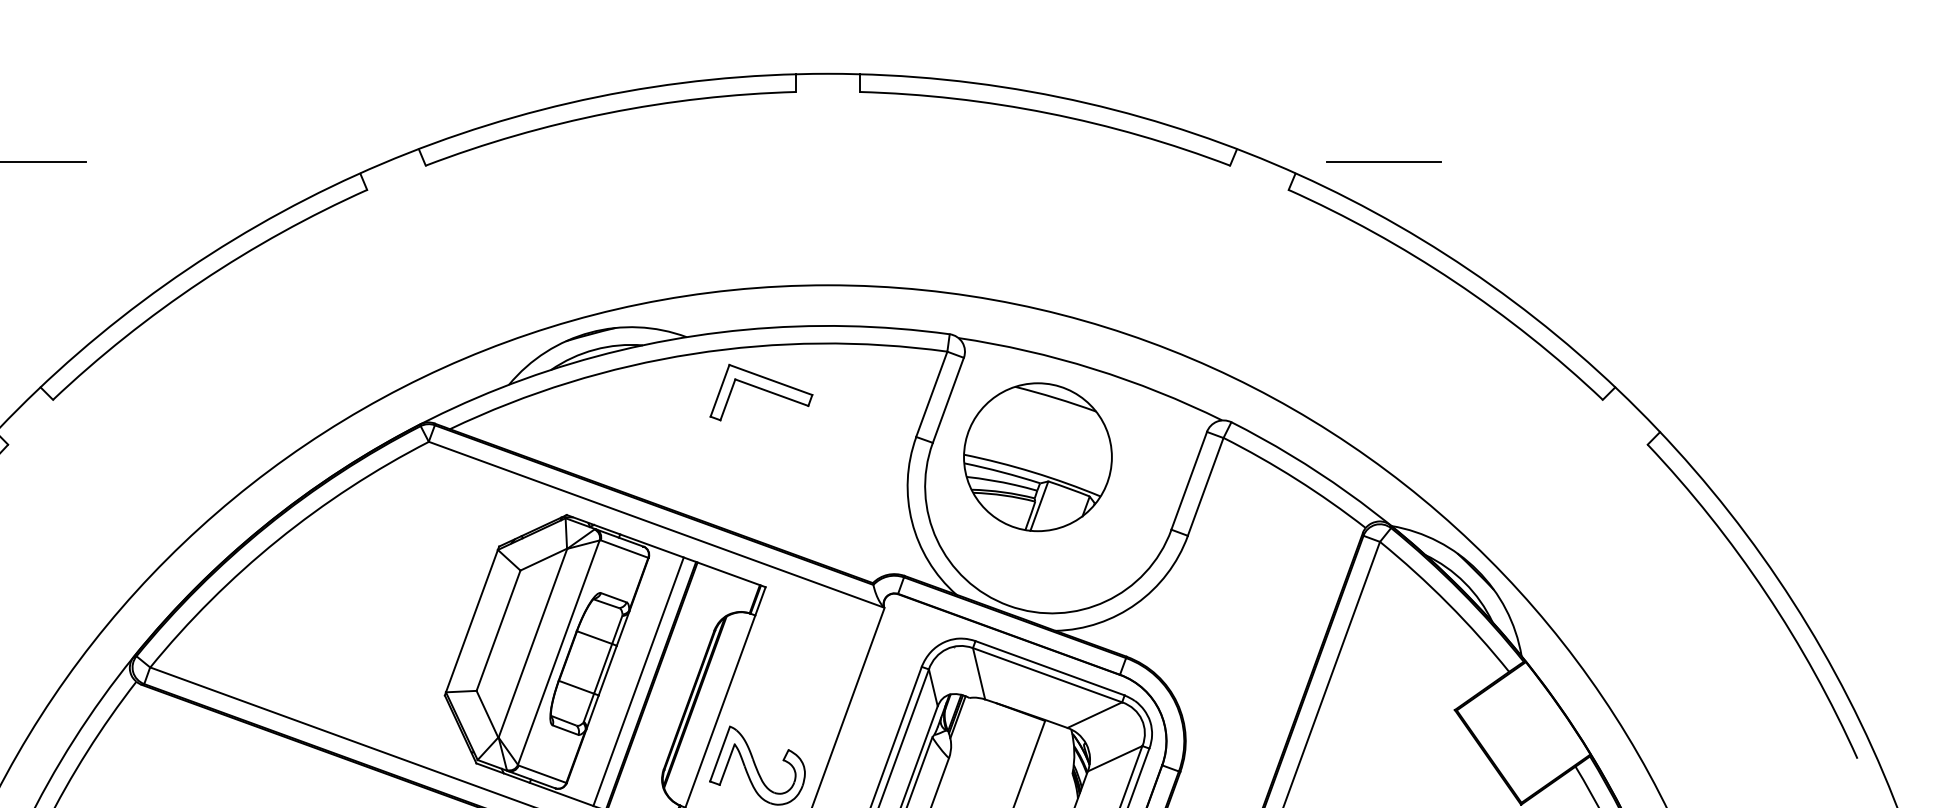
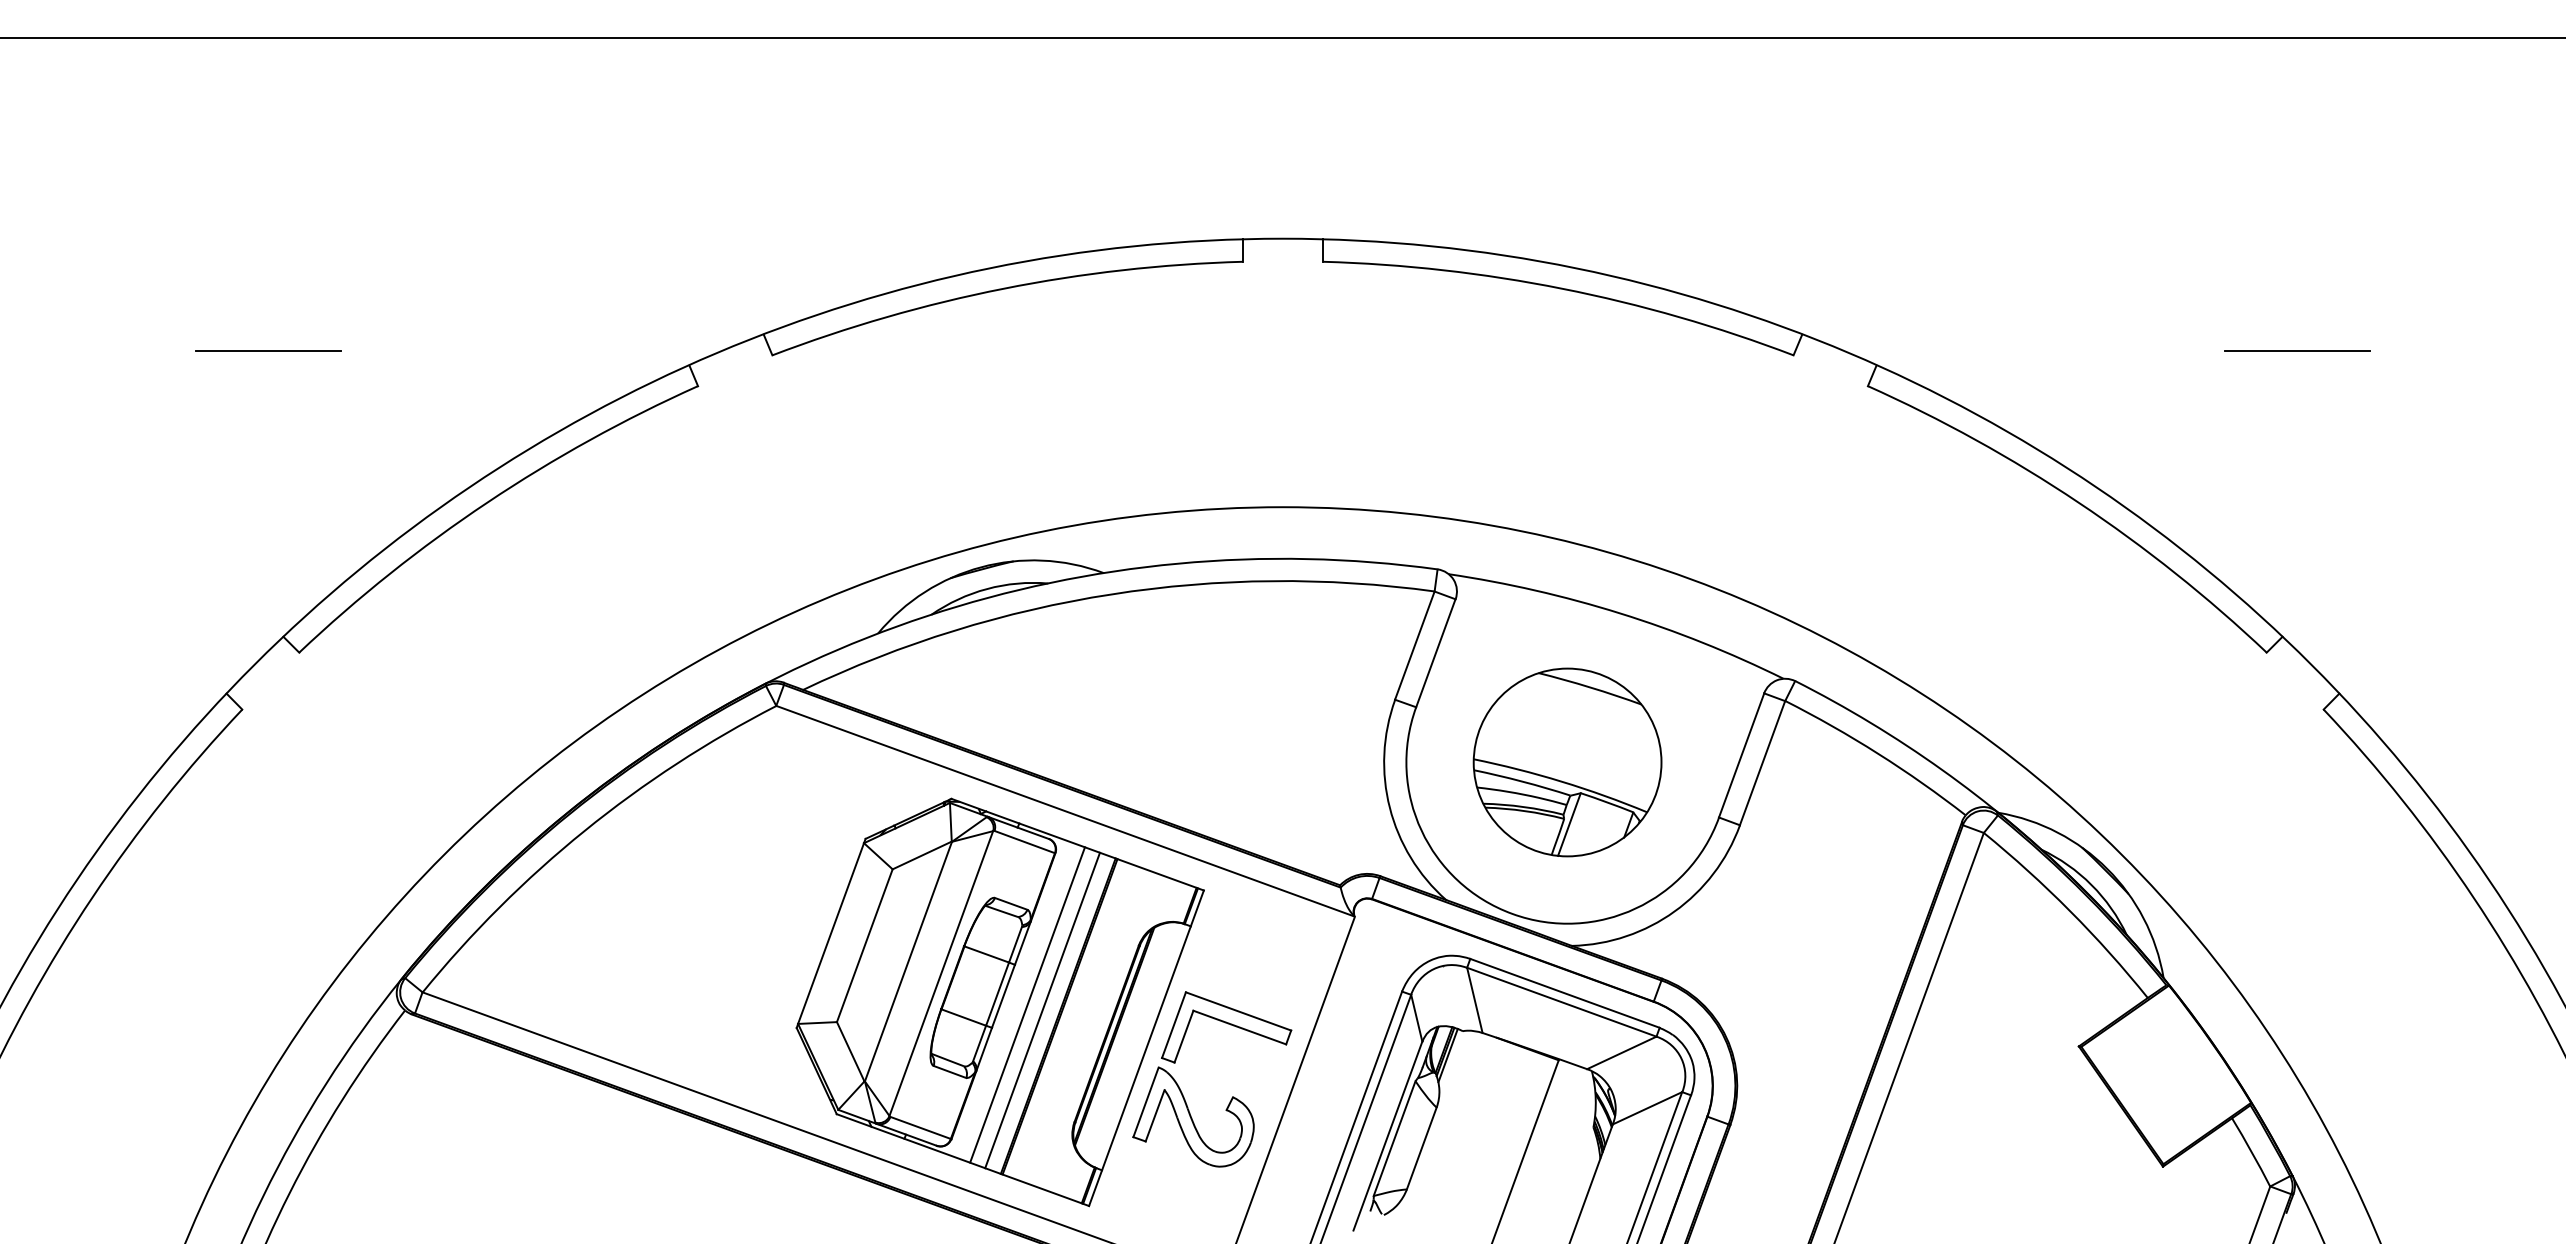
line: (1383, 161) -> (2297, 350), moved
part: (761, 392) -> (1226, 1027), moved
part: (1037, 457) -> (1567, 762), moved
line: (626, 677) -> (1027, 1004), added

